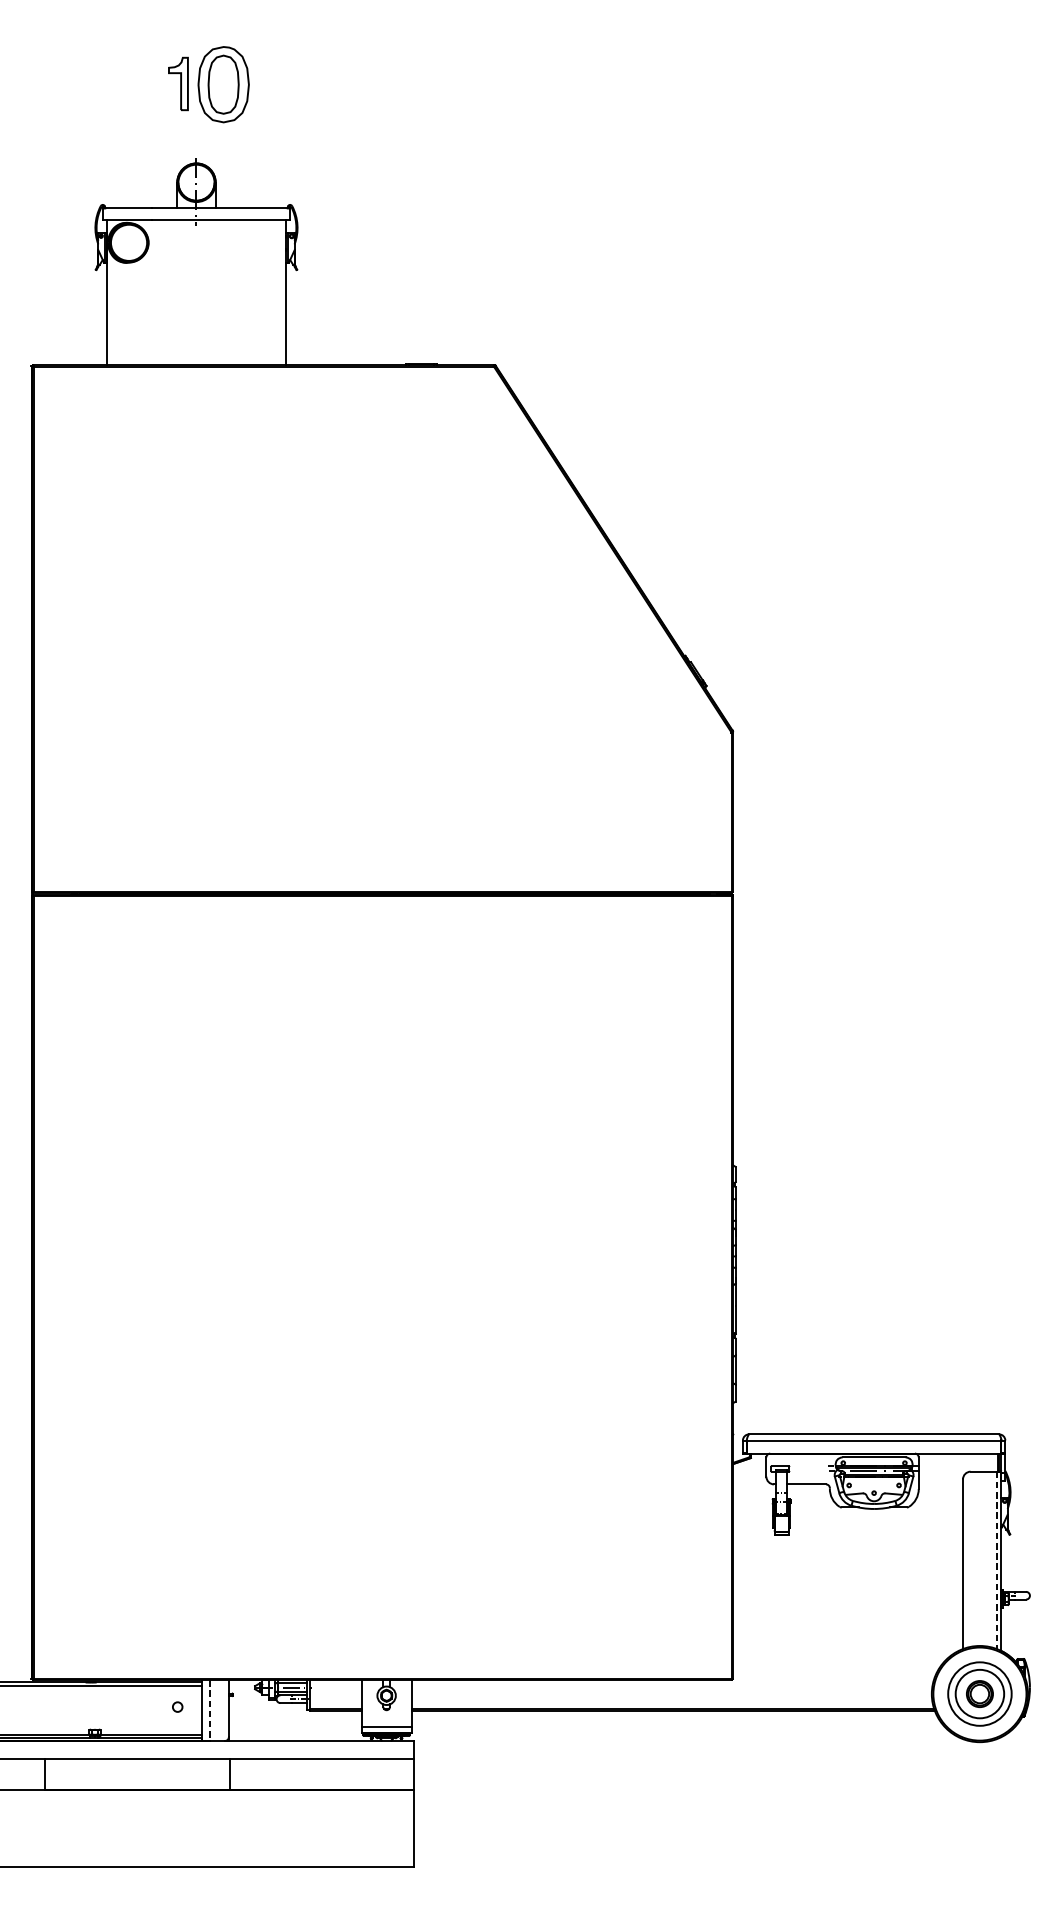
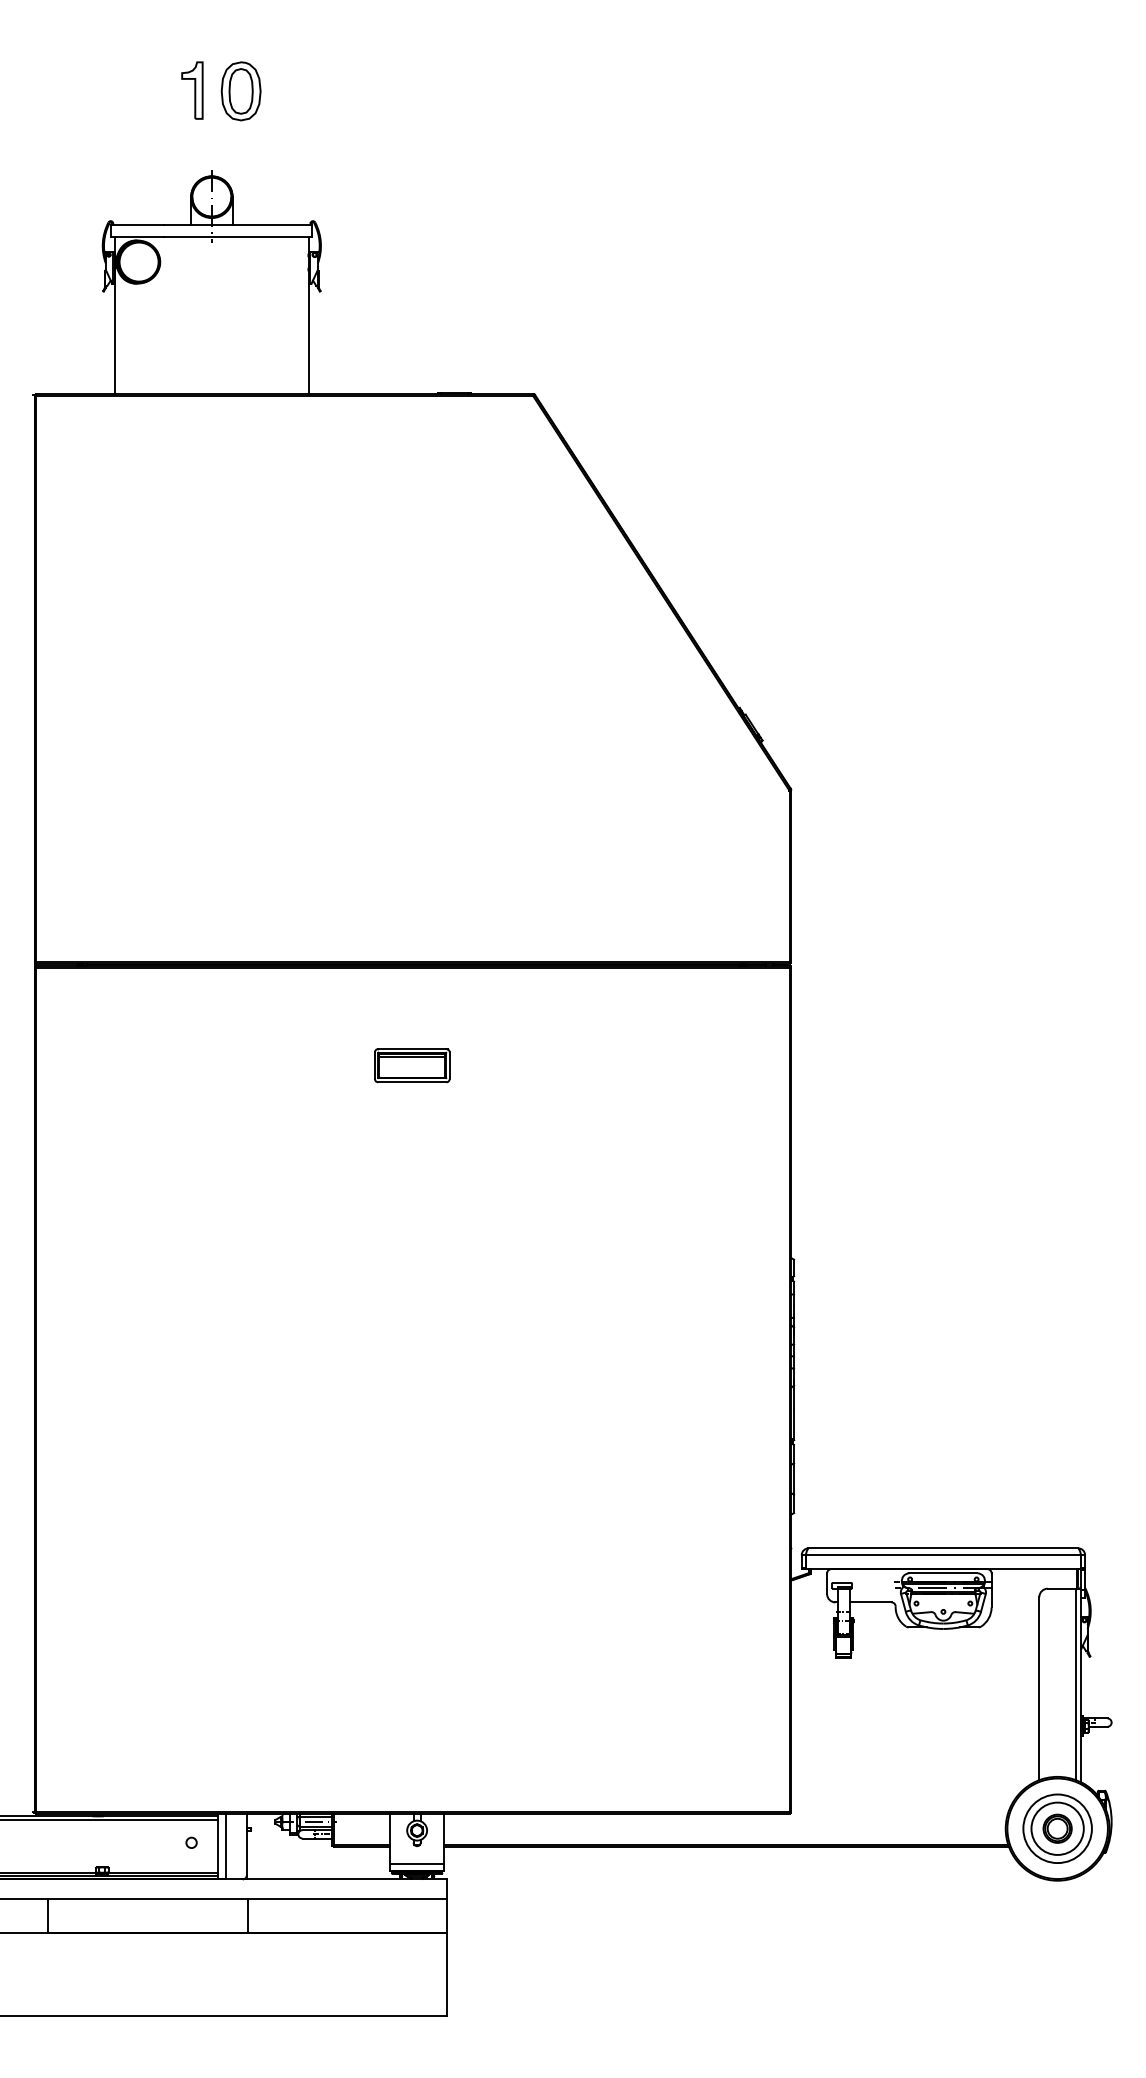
part: (223, 84) -> (240, 91), size x0.71
part: (382, 987) -> (412, 1065), added
line: (996, 1560) -> (1075, 1684), dashed -> solid
line: (210, 1710) -> (226, 1846), dashed -> solid

